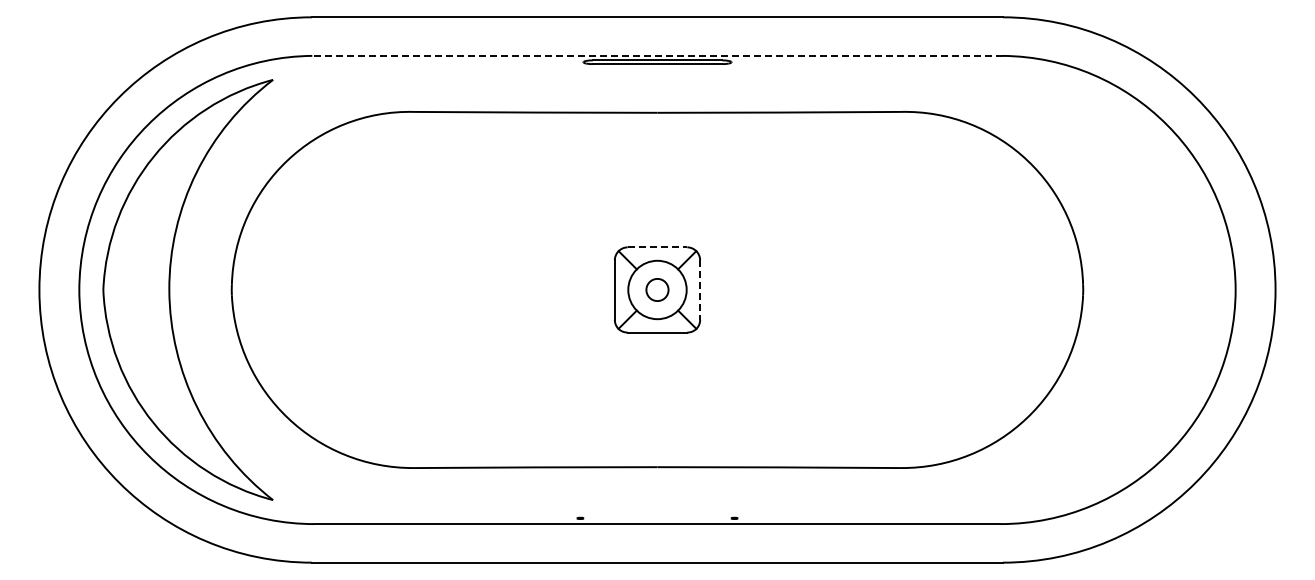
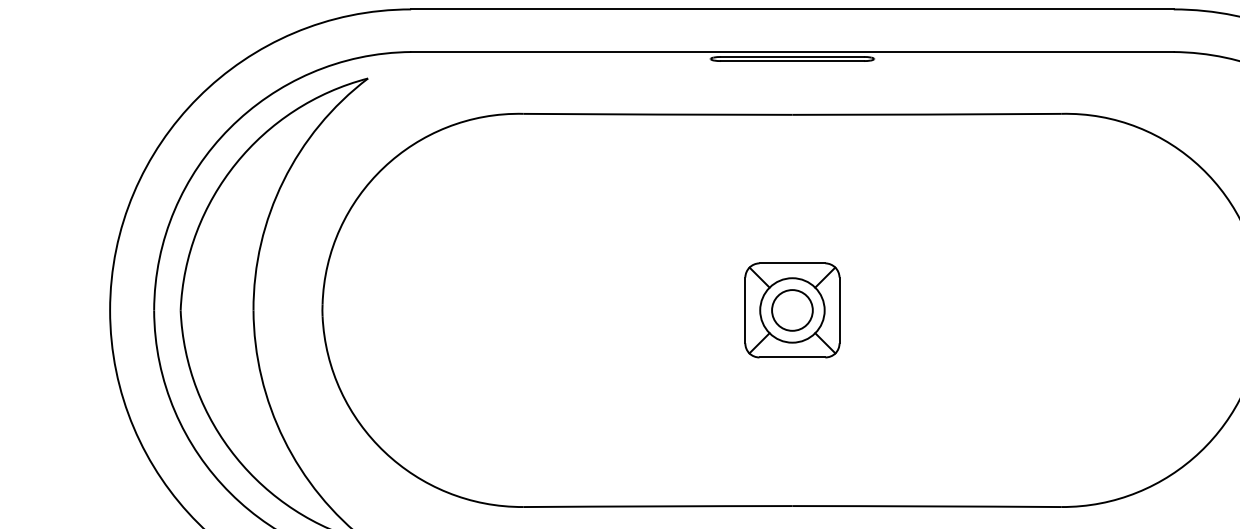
line: (656, 55) -> (791, 51), dashed -> solid
line: (657, 247) -> (792, 263), dashed -> solid
circle: (657, 289) -> (792, 309), size x1.67
line: (700, 289) -> (839, 309), dashed -> solid

